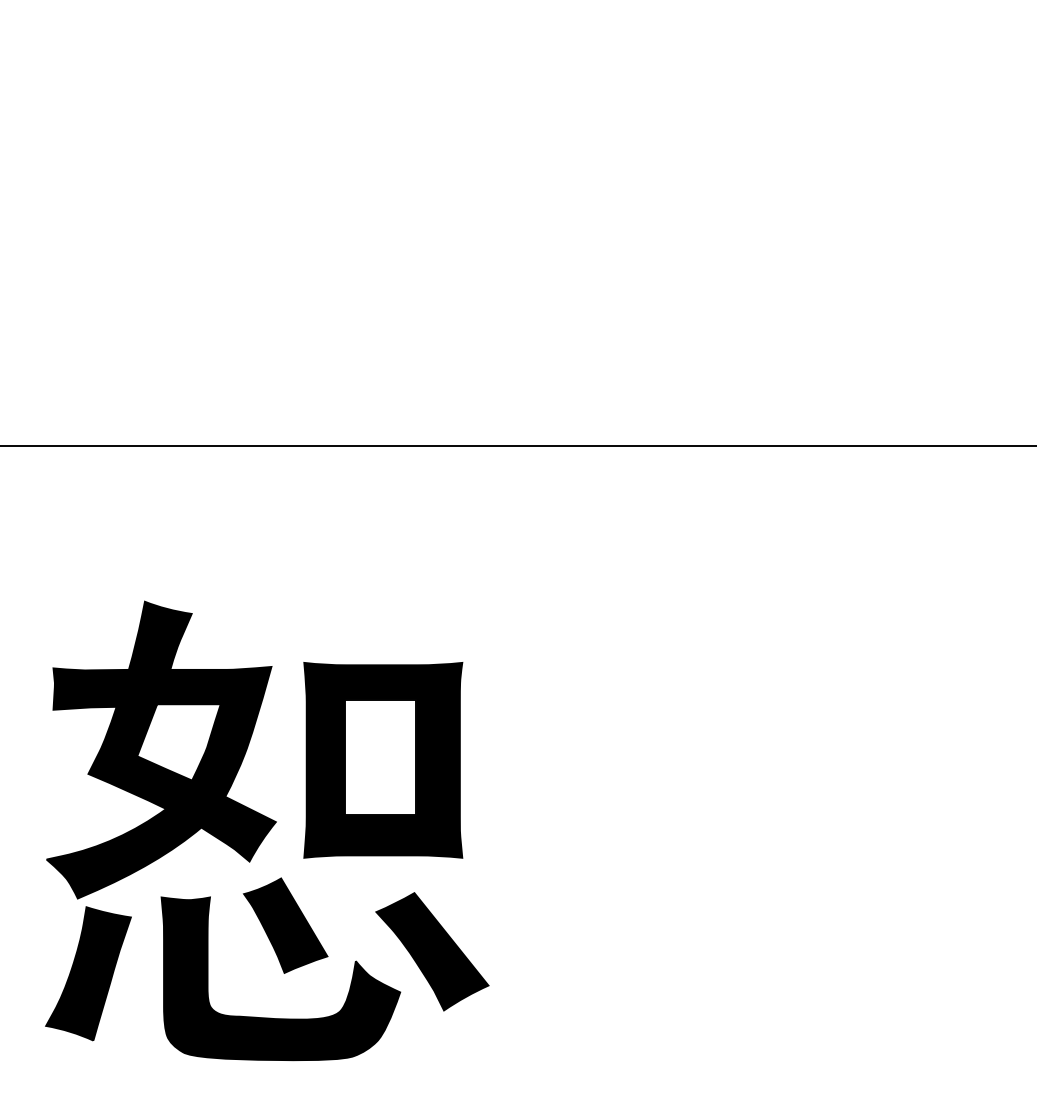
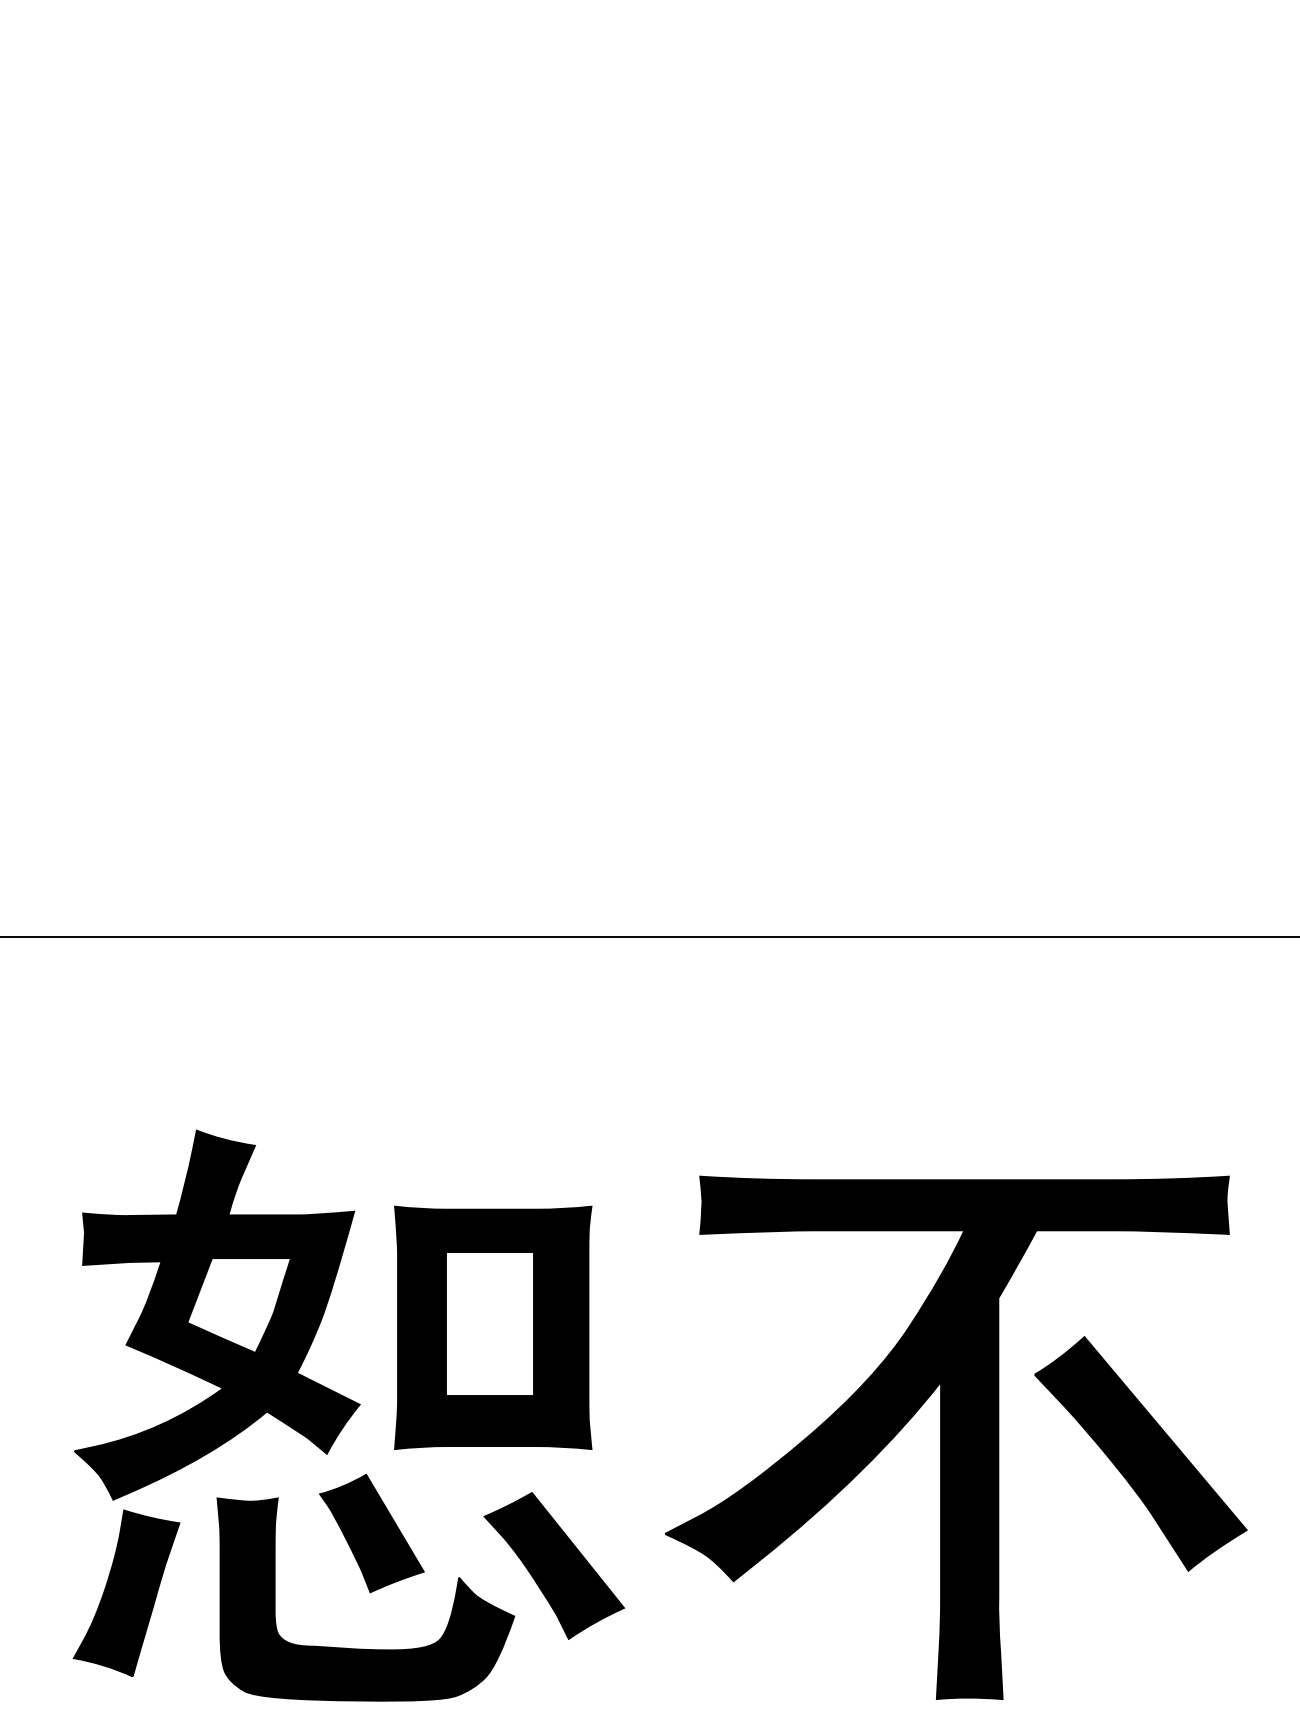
part: (755, 848) -> (956, 1437), added

